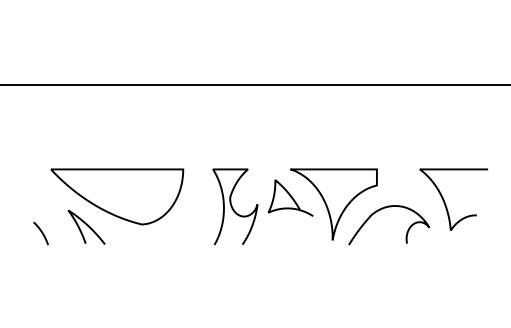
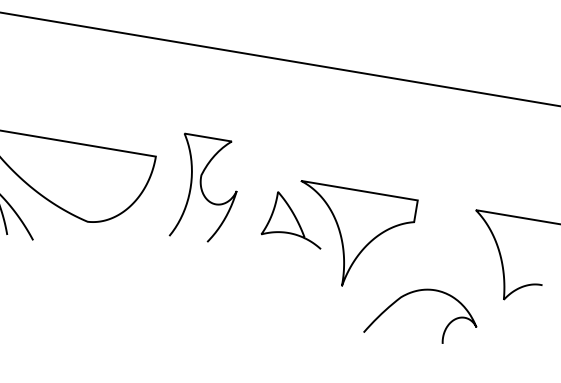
curve: (233, 207) -> (203, 189), moved
curve: (386, 208) -> (422, 291), moved

